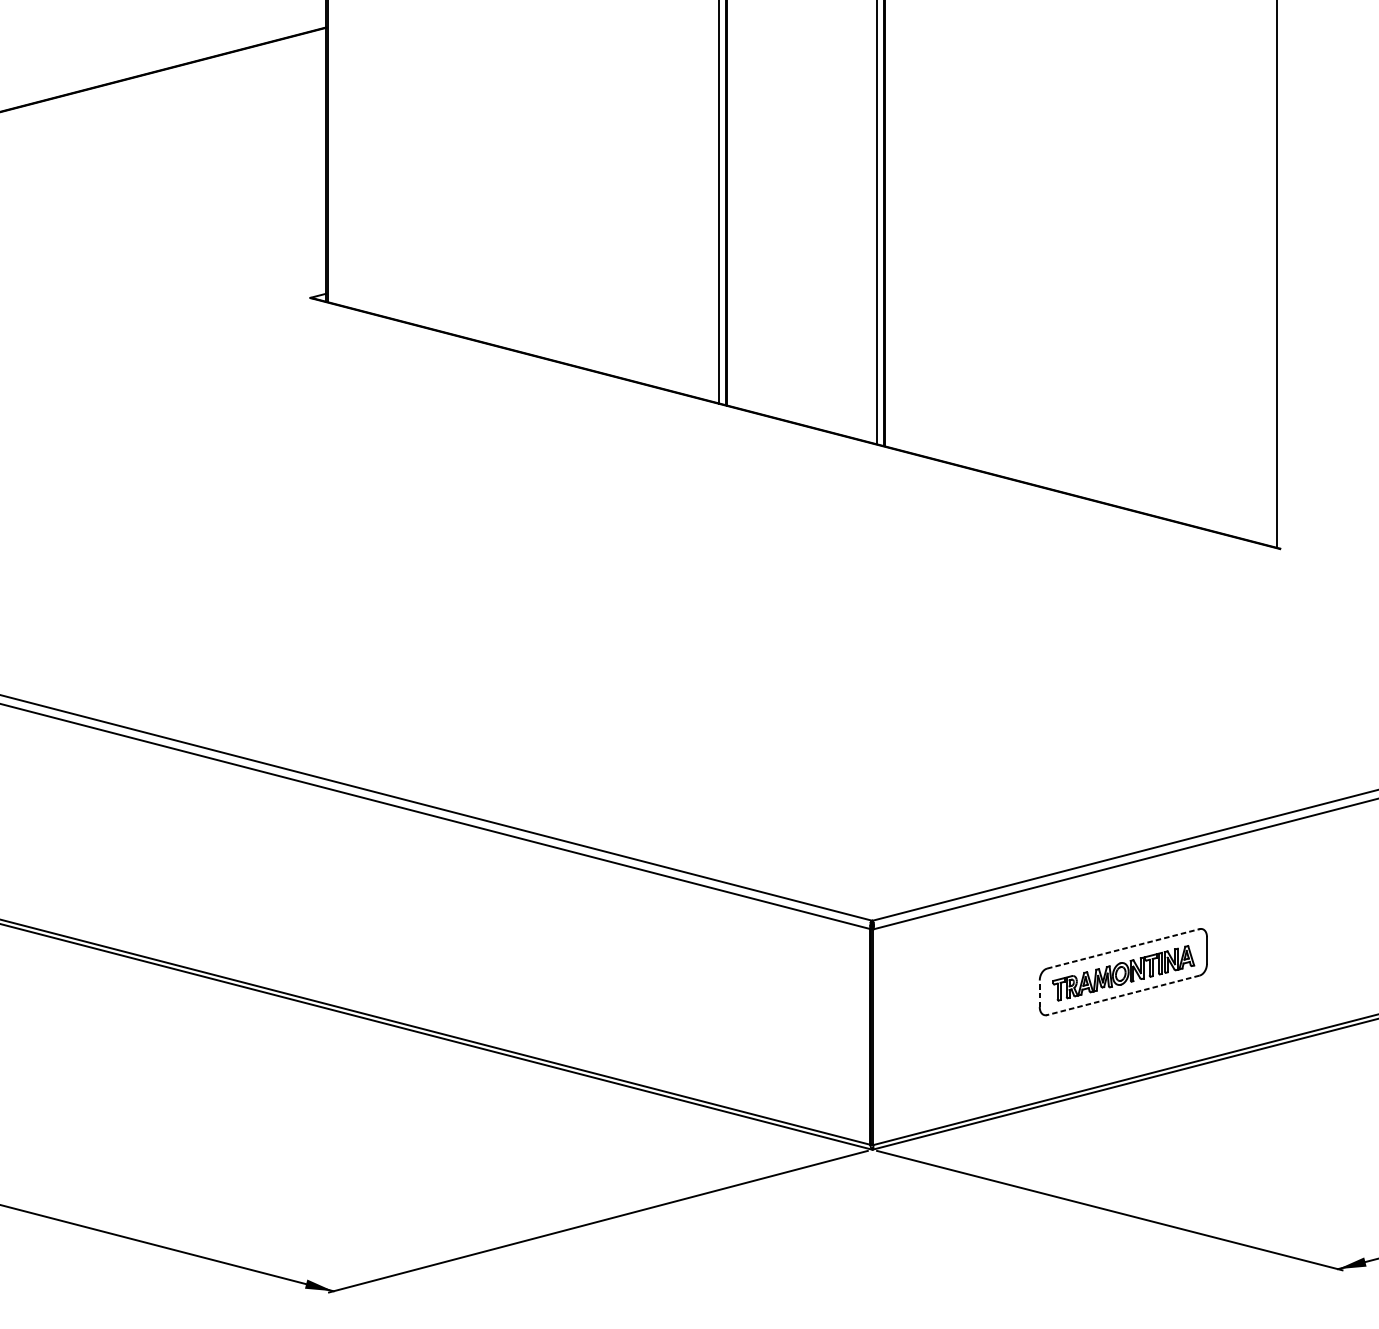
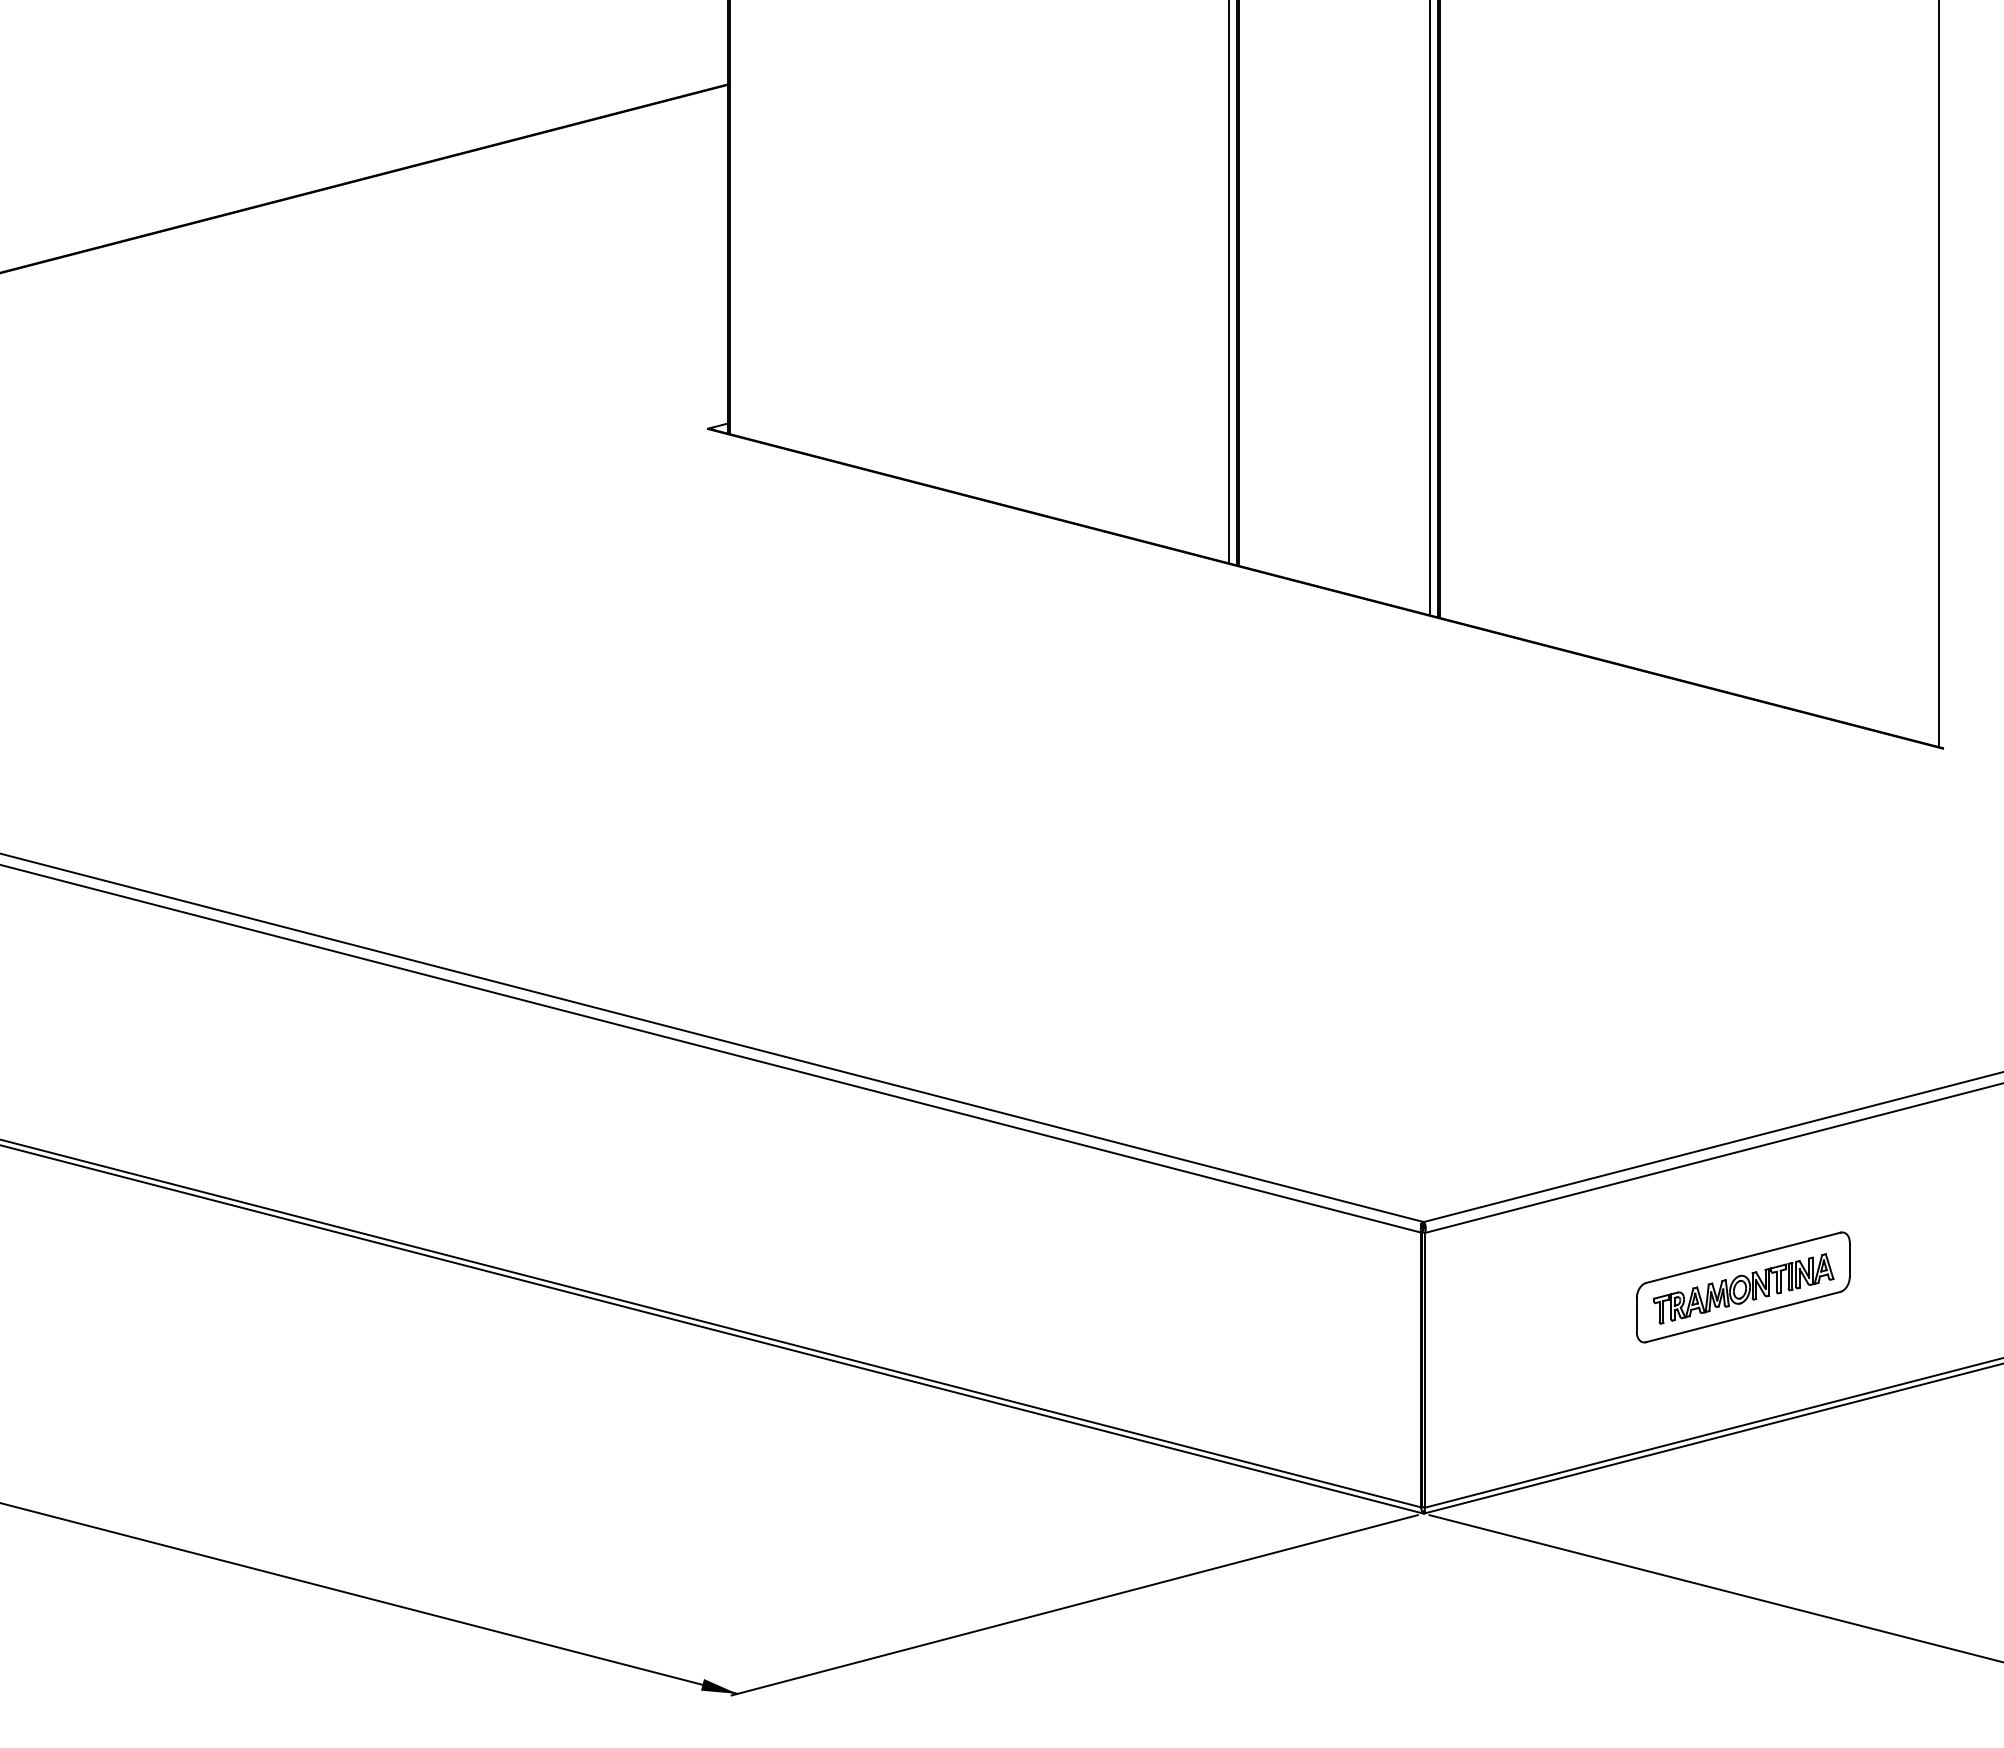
line: (1123, 948) -> (1743, 1257), dashed -> solid
line: (1039, 994) -> (1636, 1315), dashed -> solid
line: (1122, 995) -> (1742, 1317), dashed -> solid

